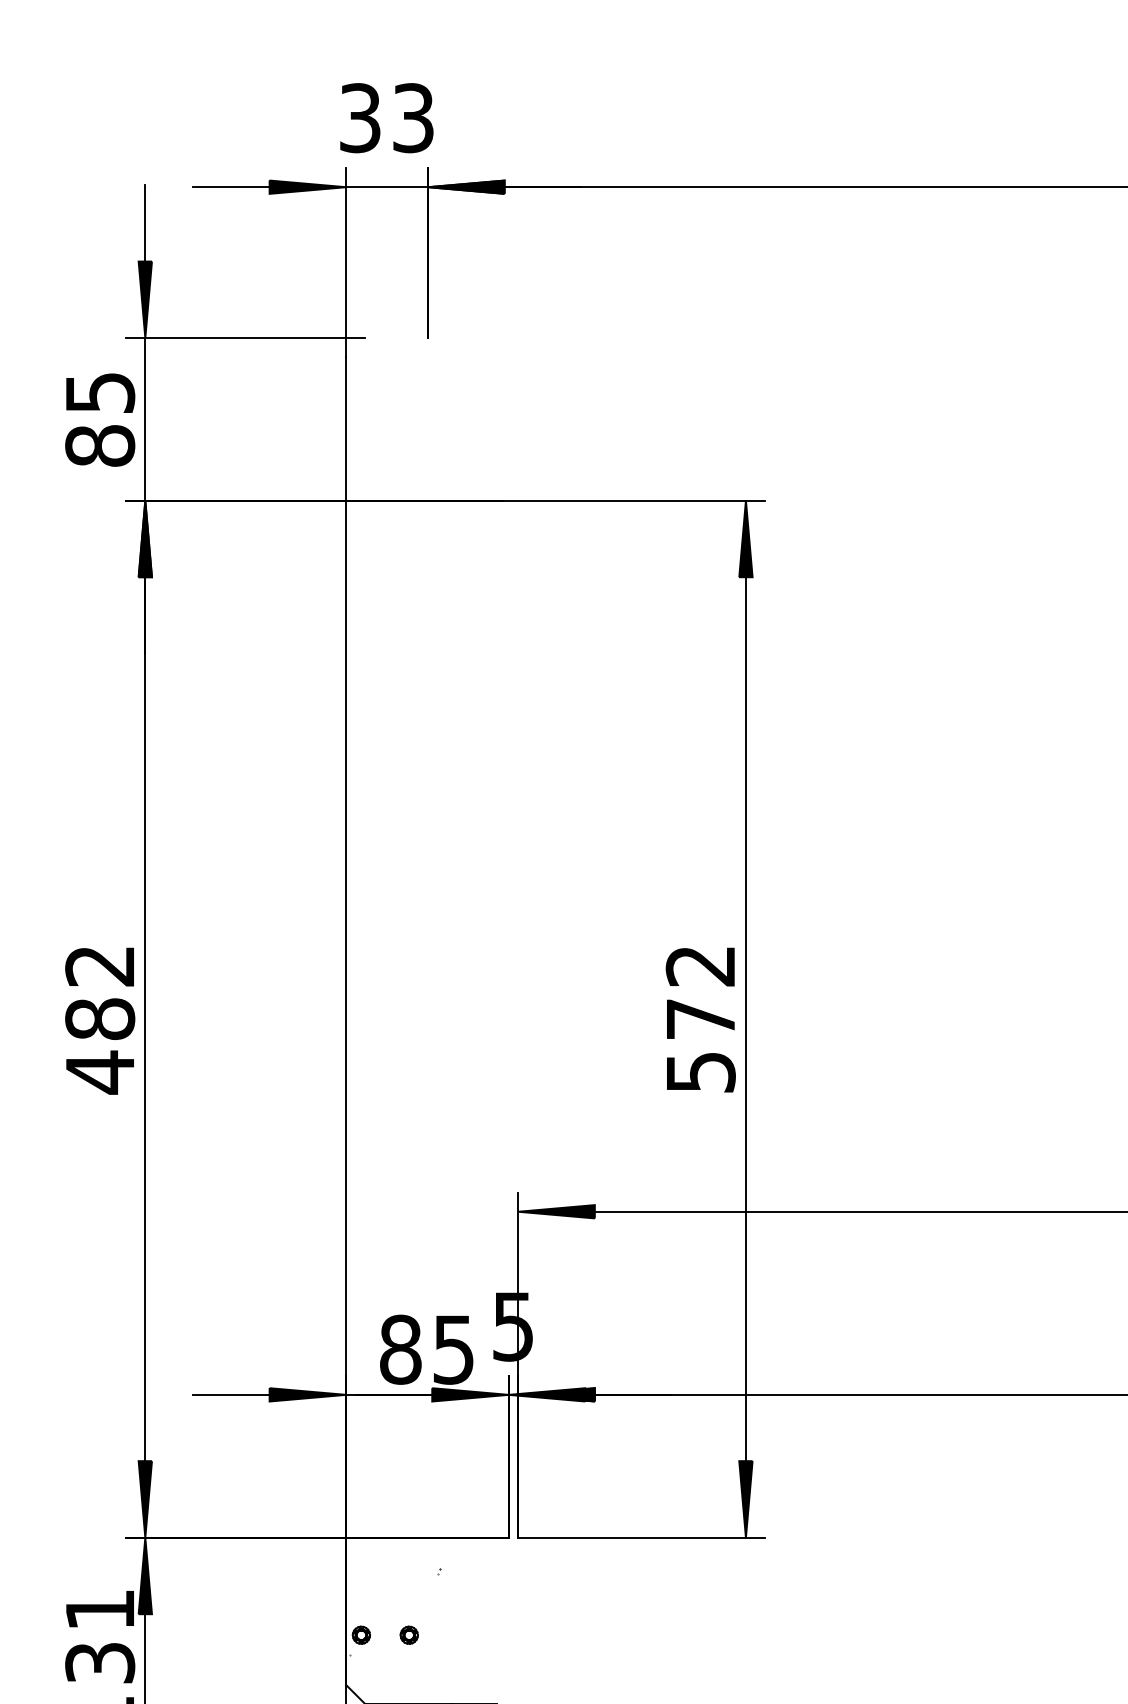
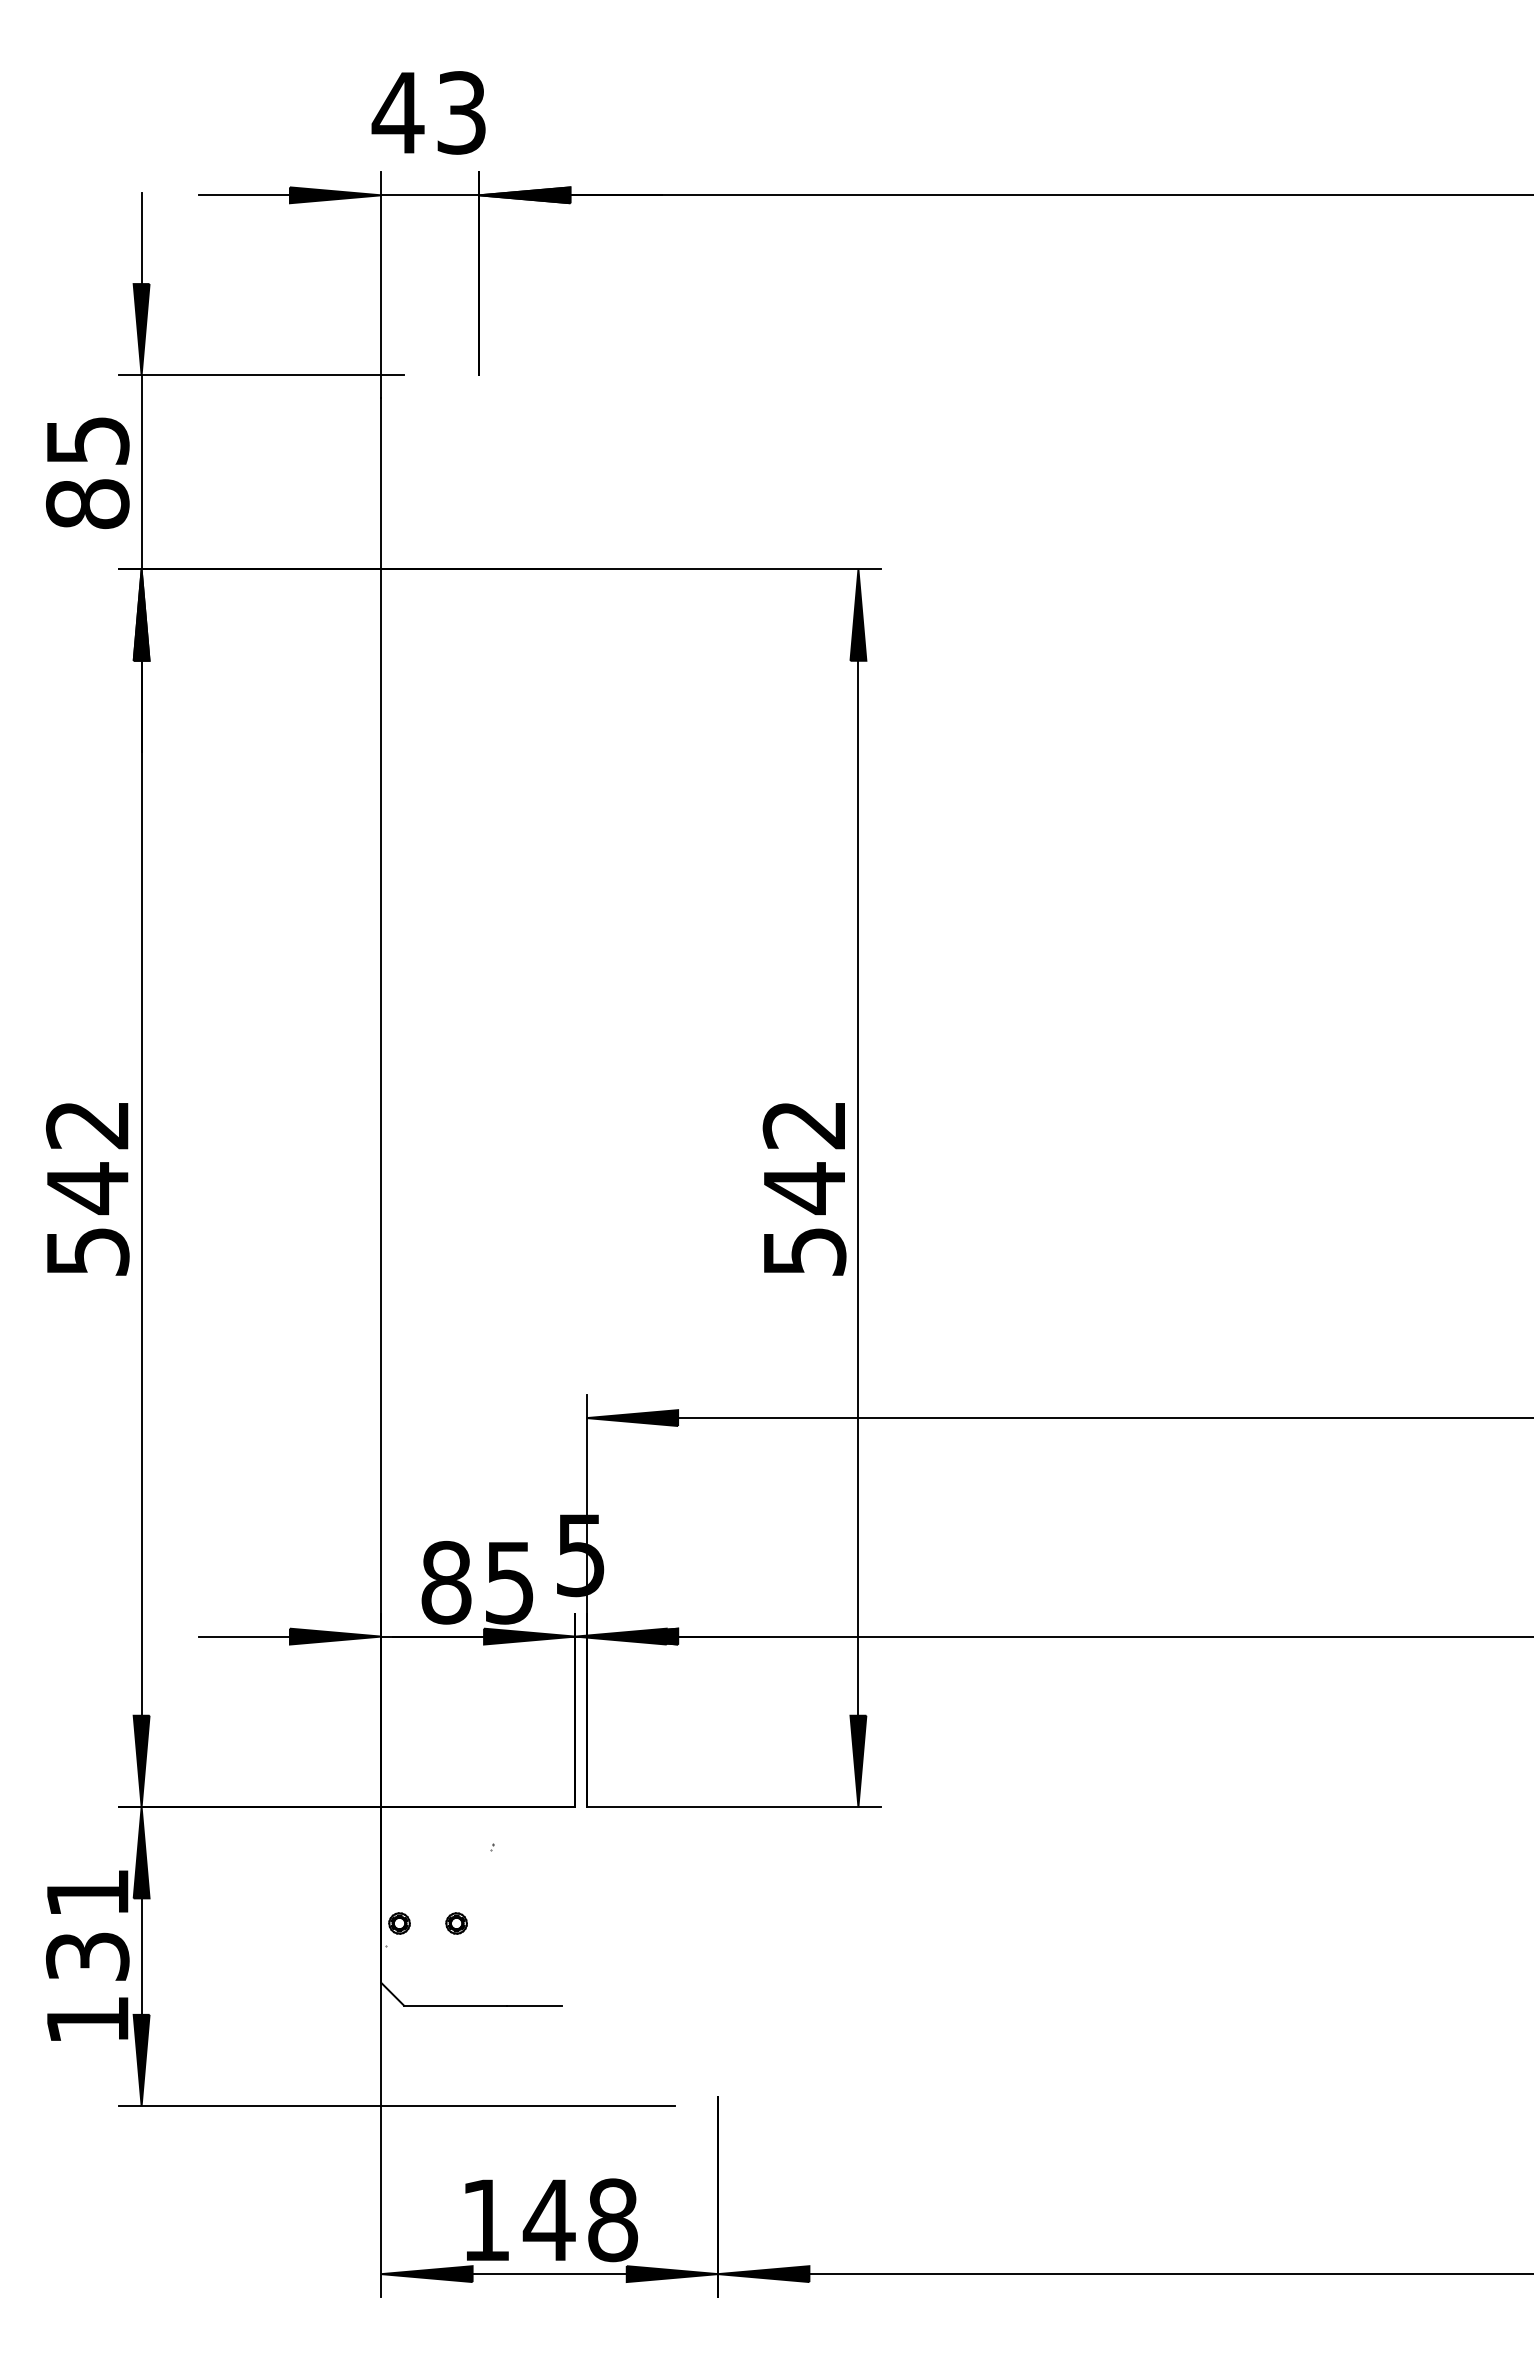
text: (359, 117) -> (397, 112), 33 -> 43
text: (700, 1019) -> (804, 1188), 572 -> 542
text: (99, 1046) -> (87, 1220), 482 -> 542

